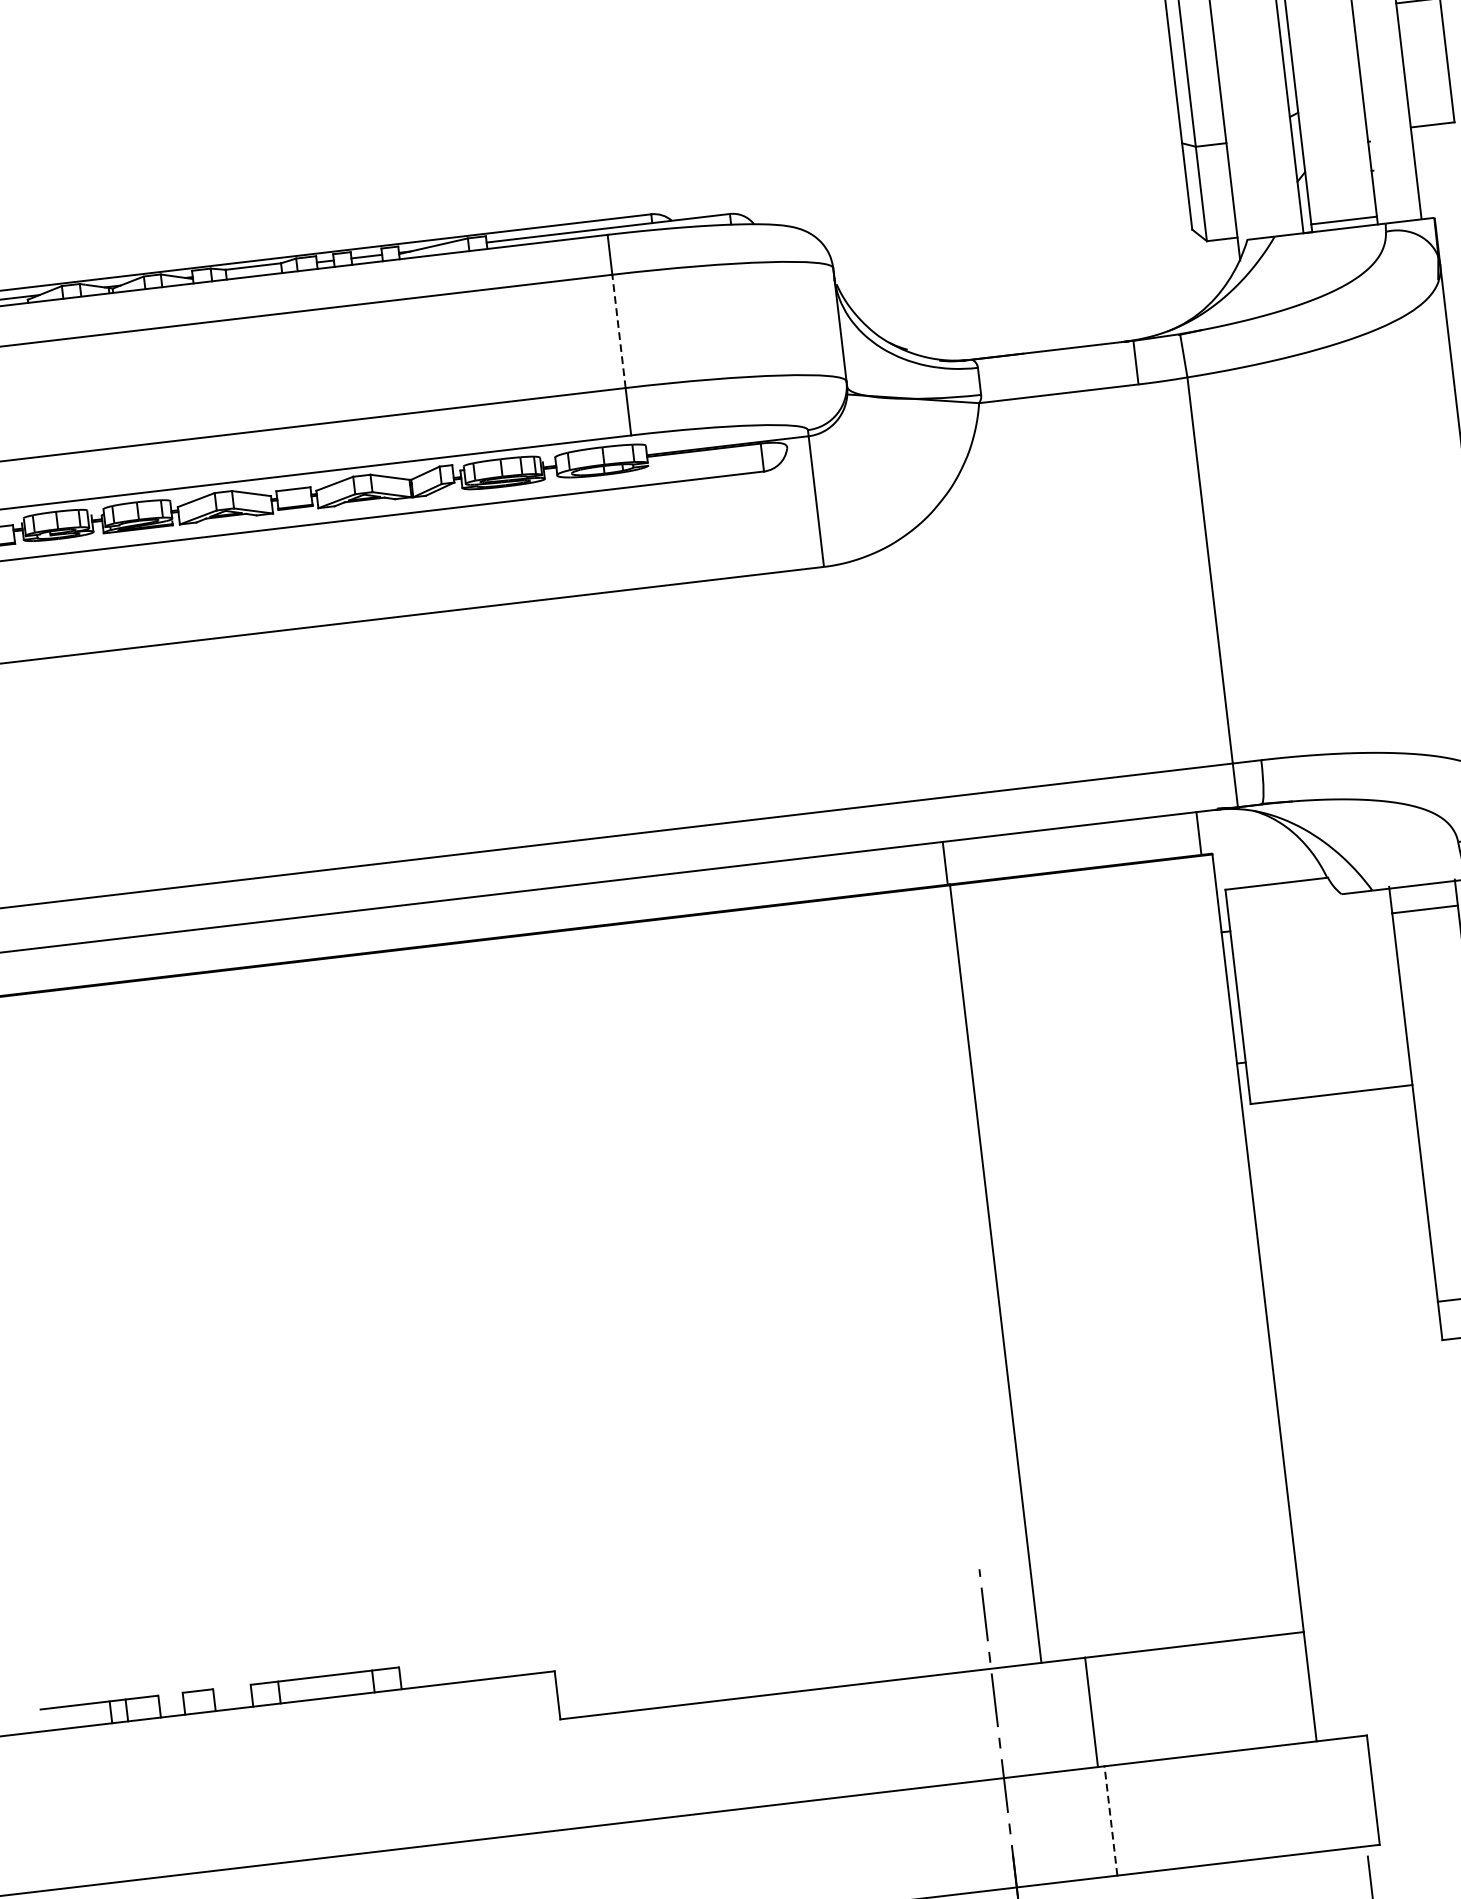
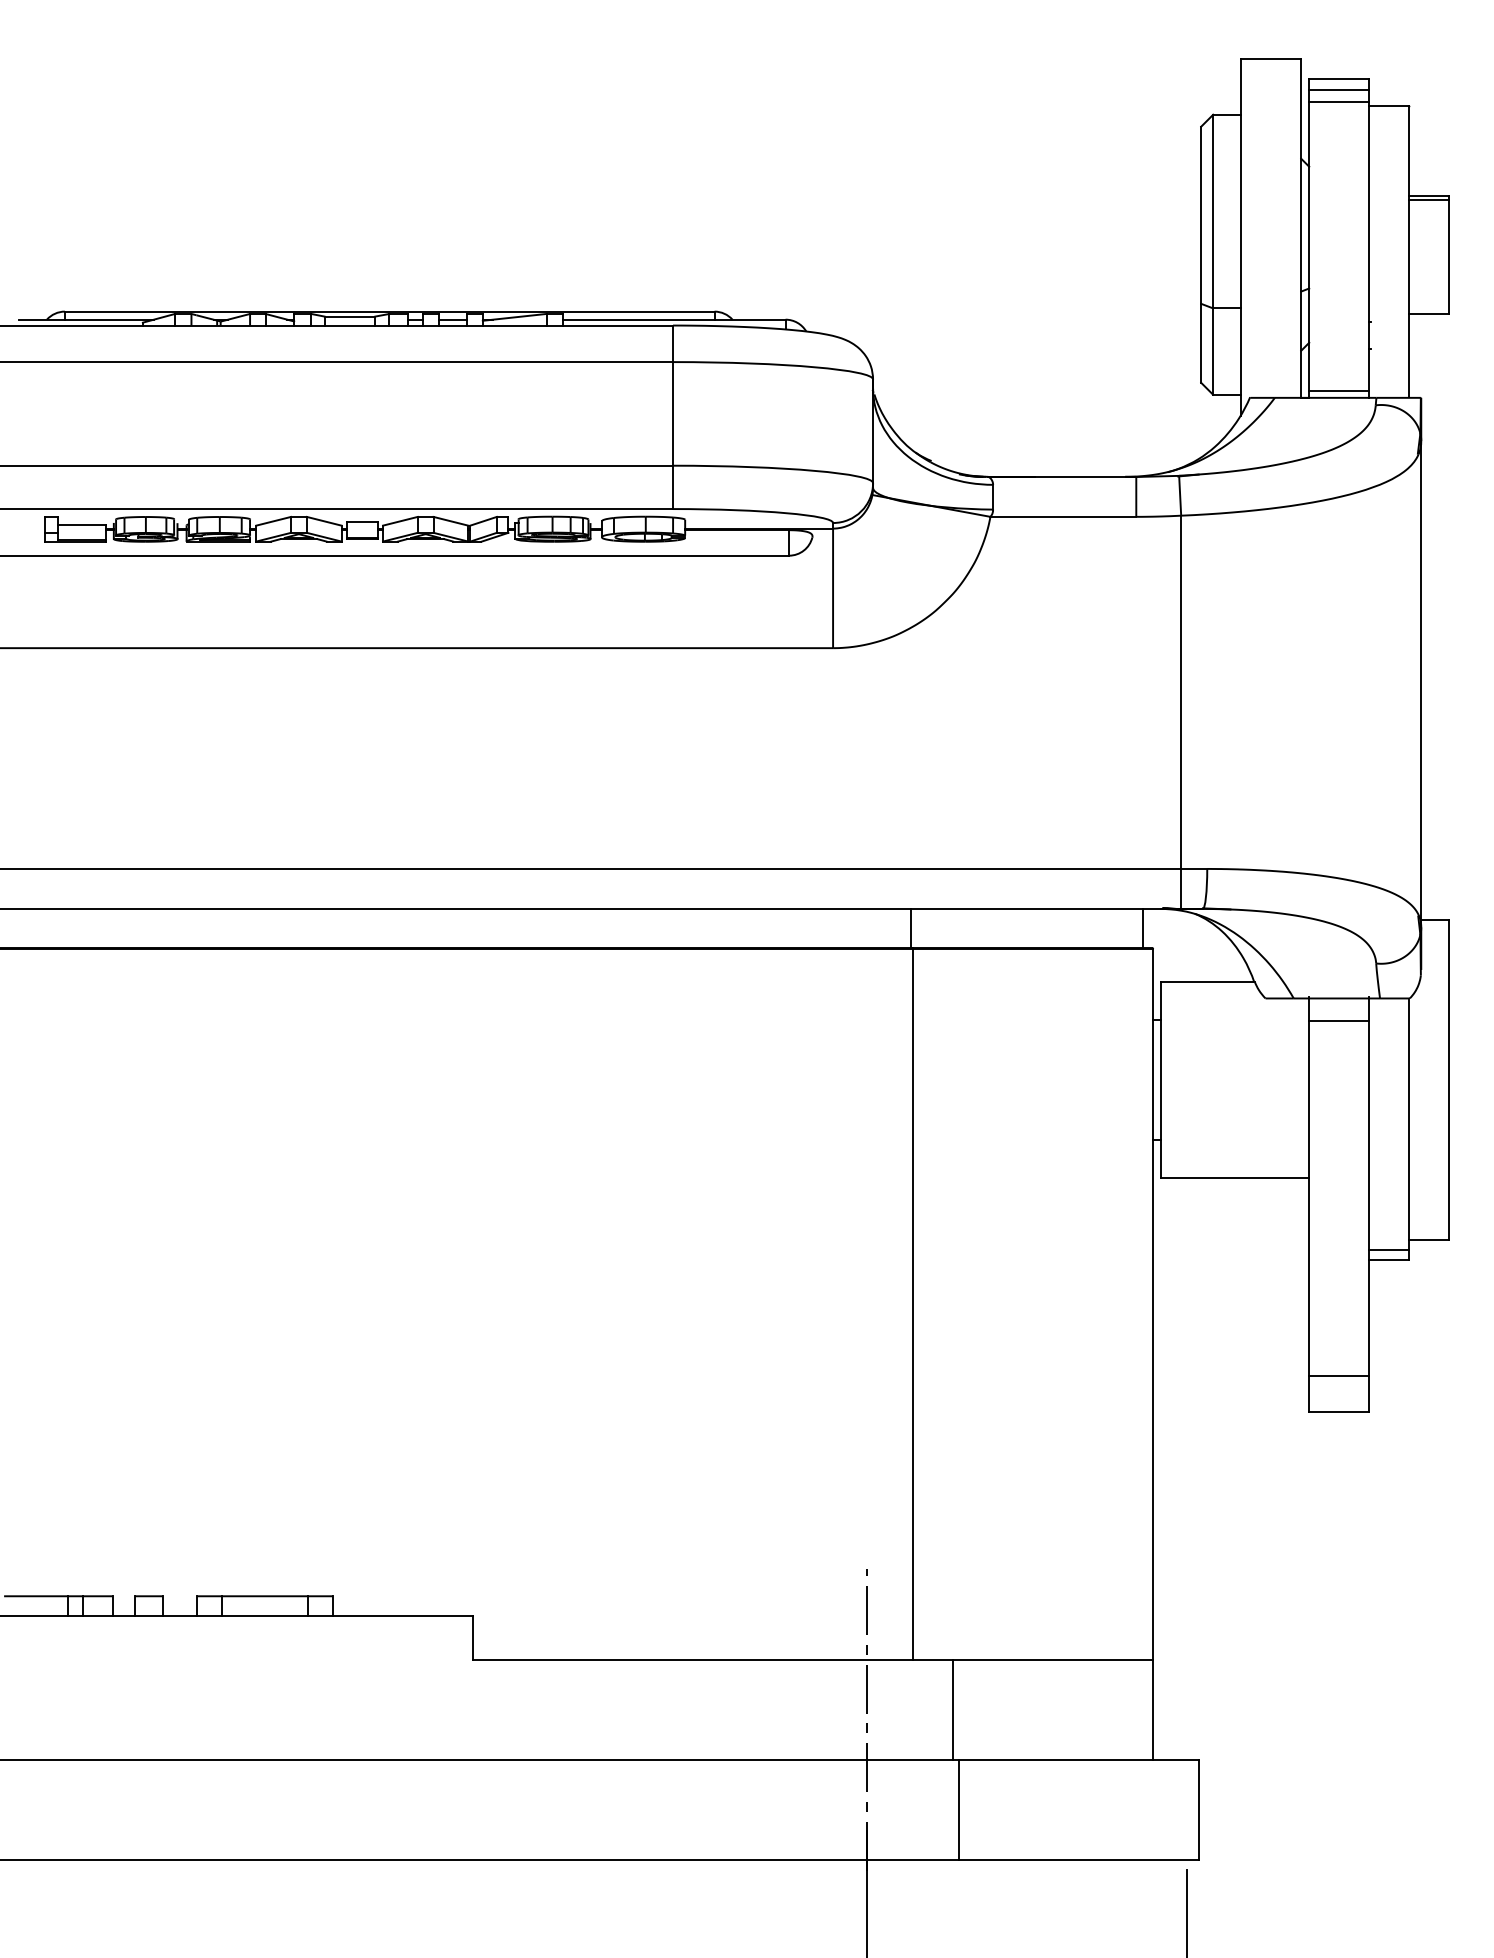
line: (619, 330) -> (673, 413), dashed -> solid
line: (1111, 1820) -> (959, 1809), dashed -> solid

